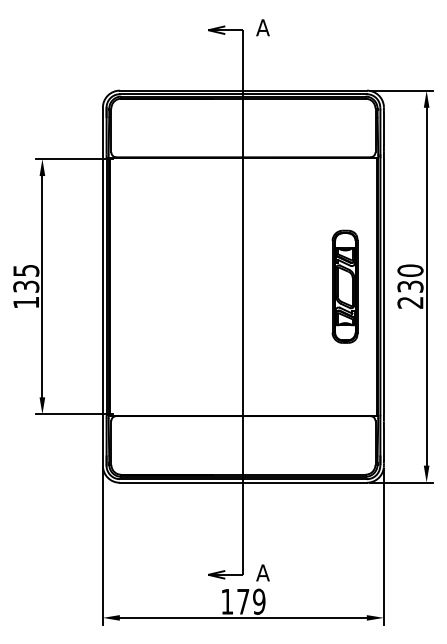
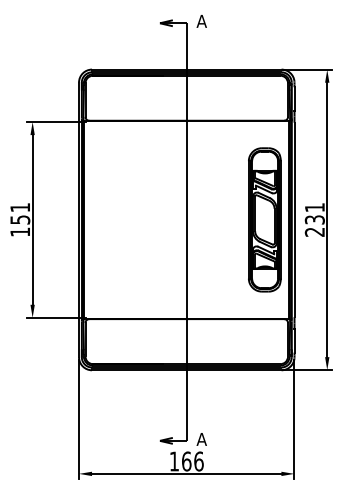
text: (410, 270) -> (314, 207), 230 -> 231
text: (26, 278) -> (20, 213), 135 -> 151
part: (344, 286) -> (264, 219), size x1.67
text: (251, 601) -> (192, 461), 179 -> 166

